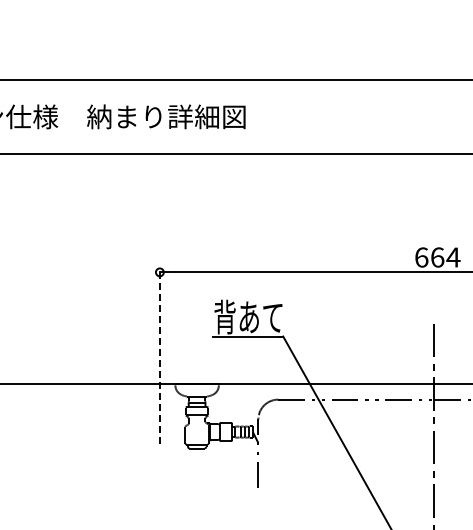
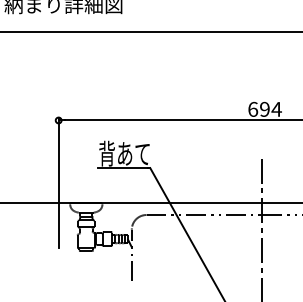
text: (437, 257) -> (264, 109), 664 -> 694
line: (159, 356) -> (58, 182), dashed -> solid

